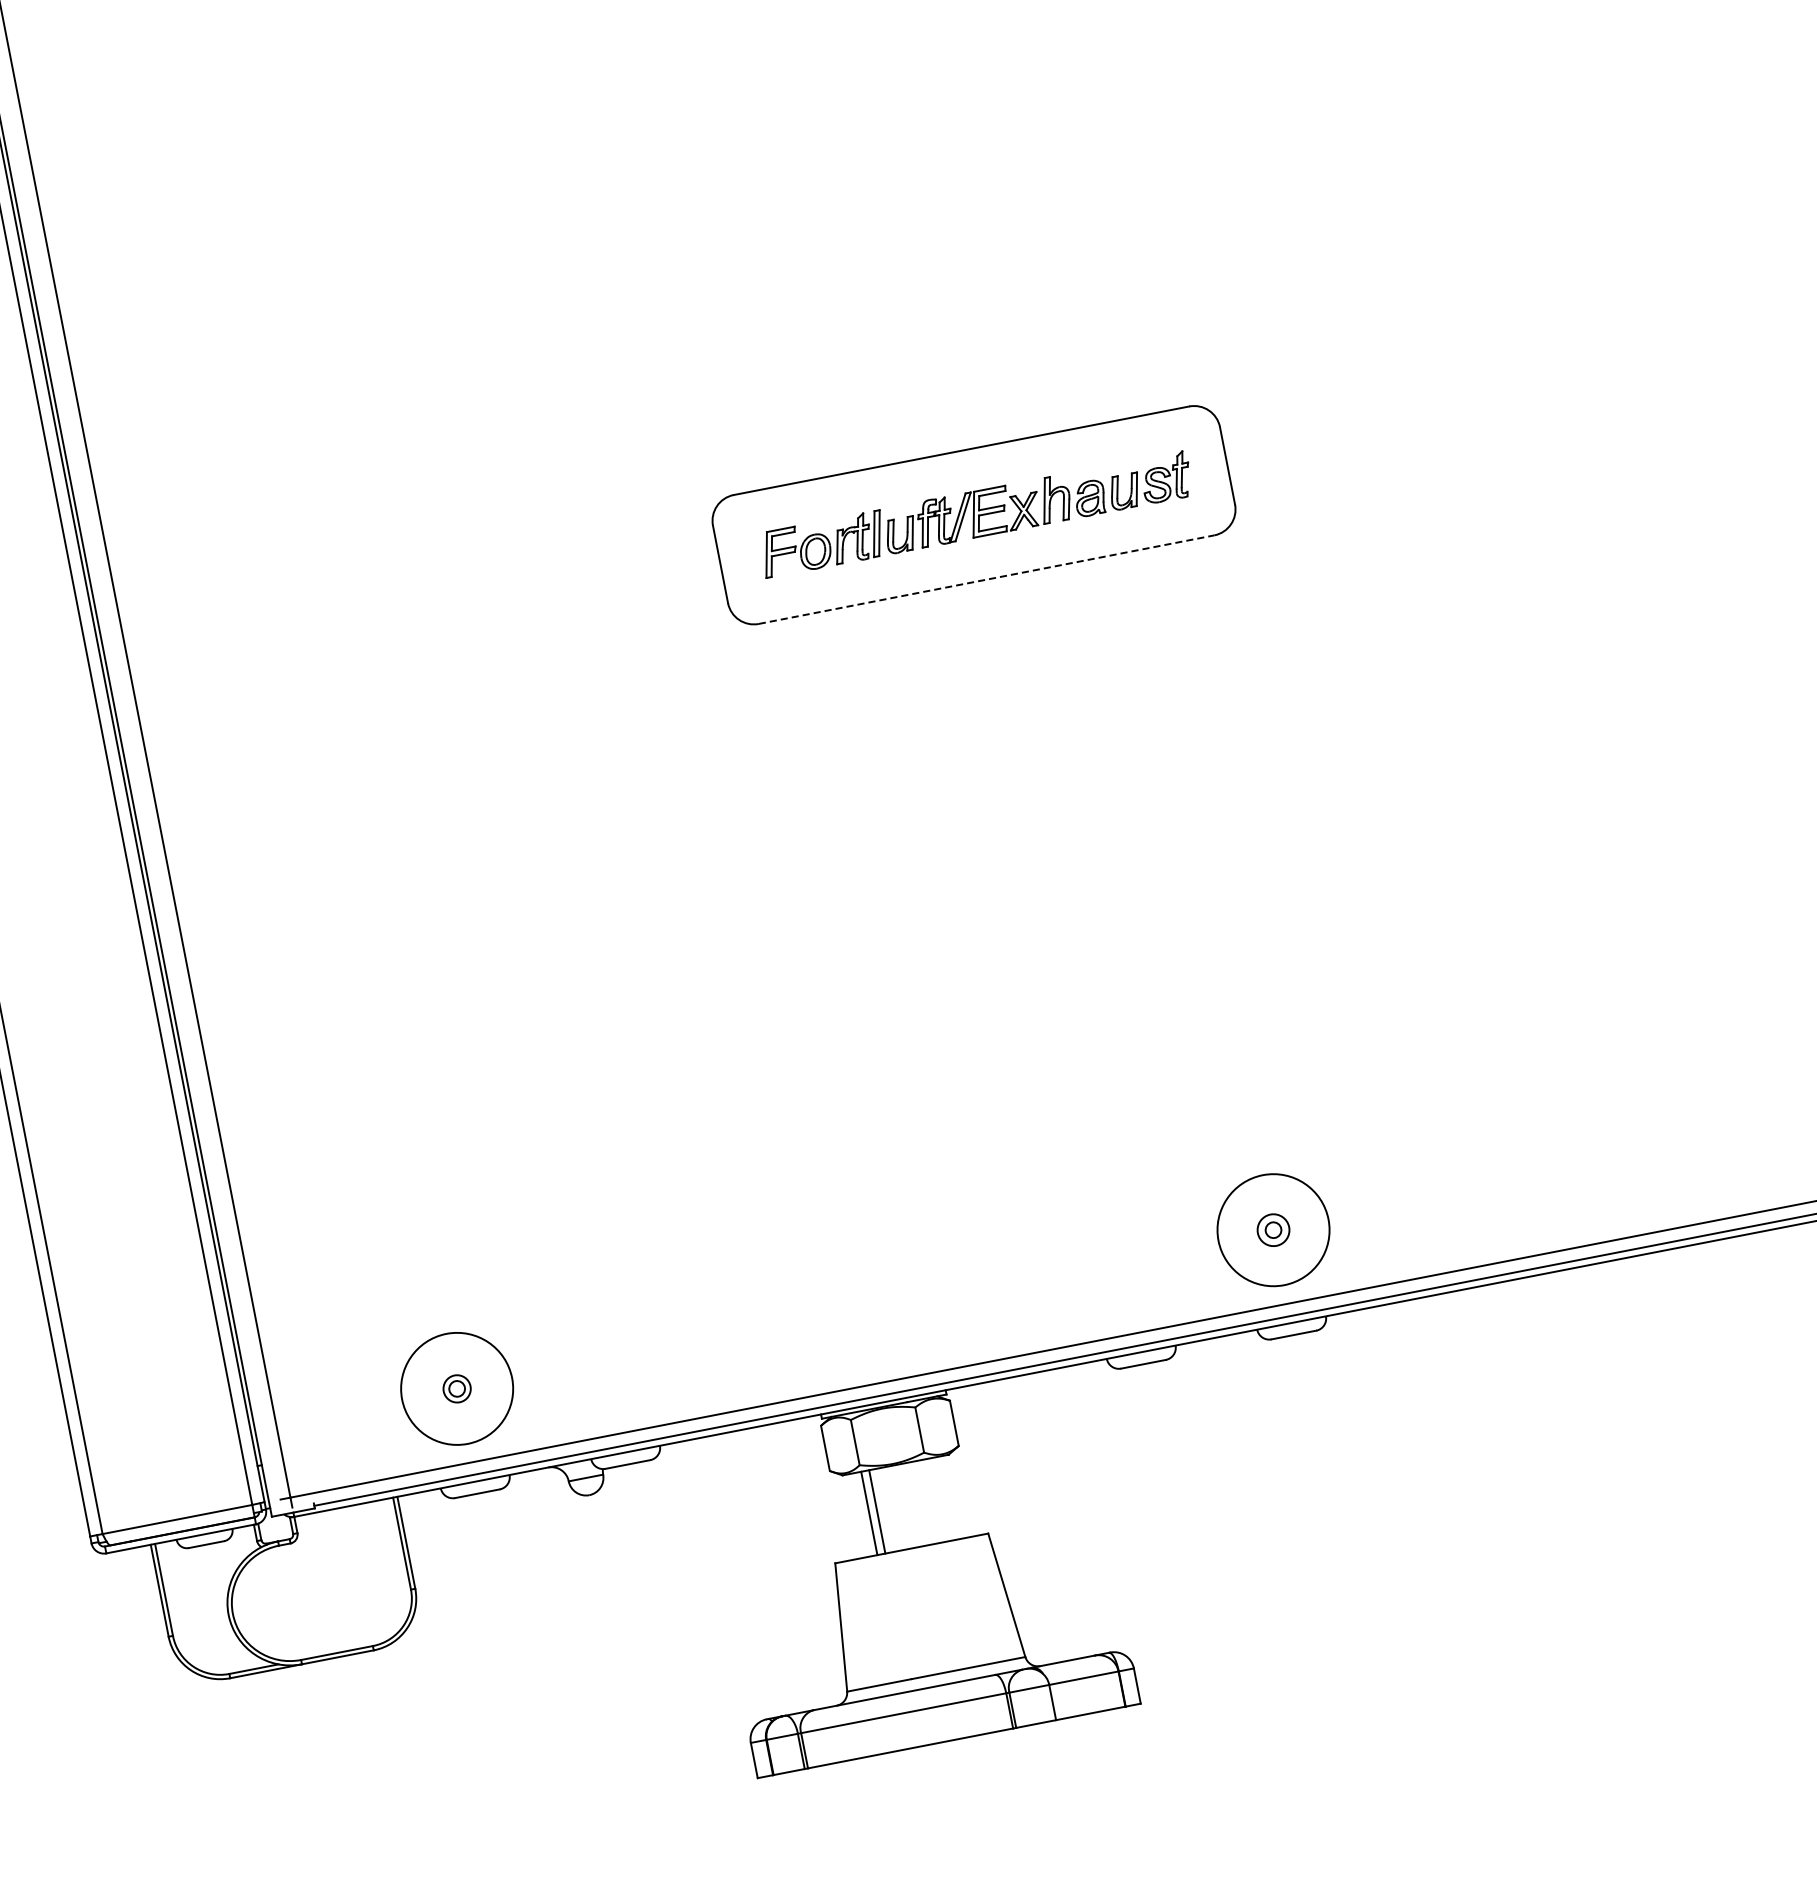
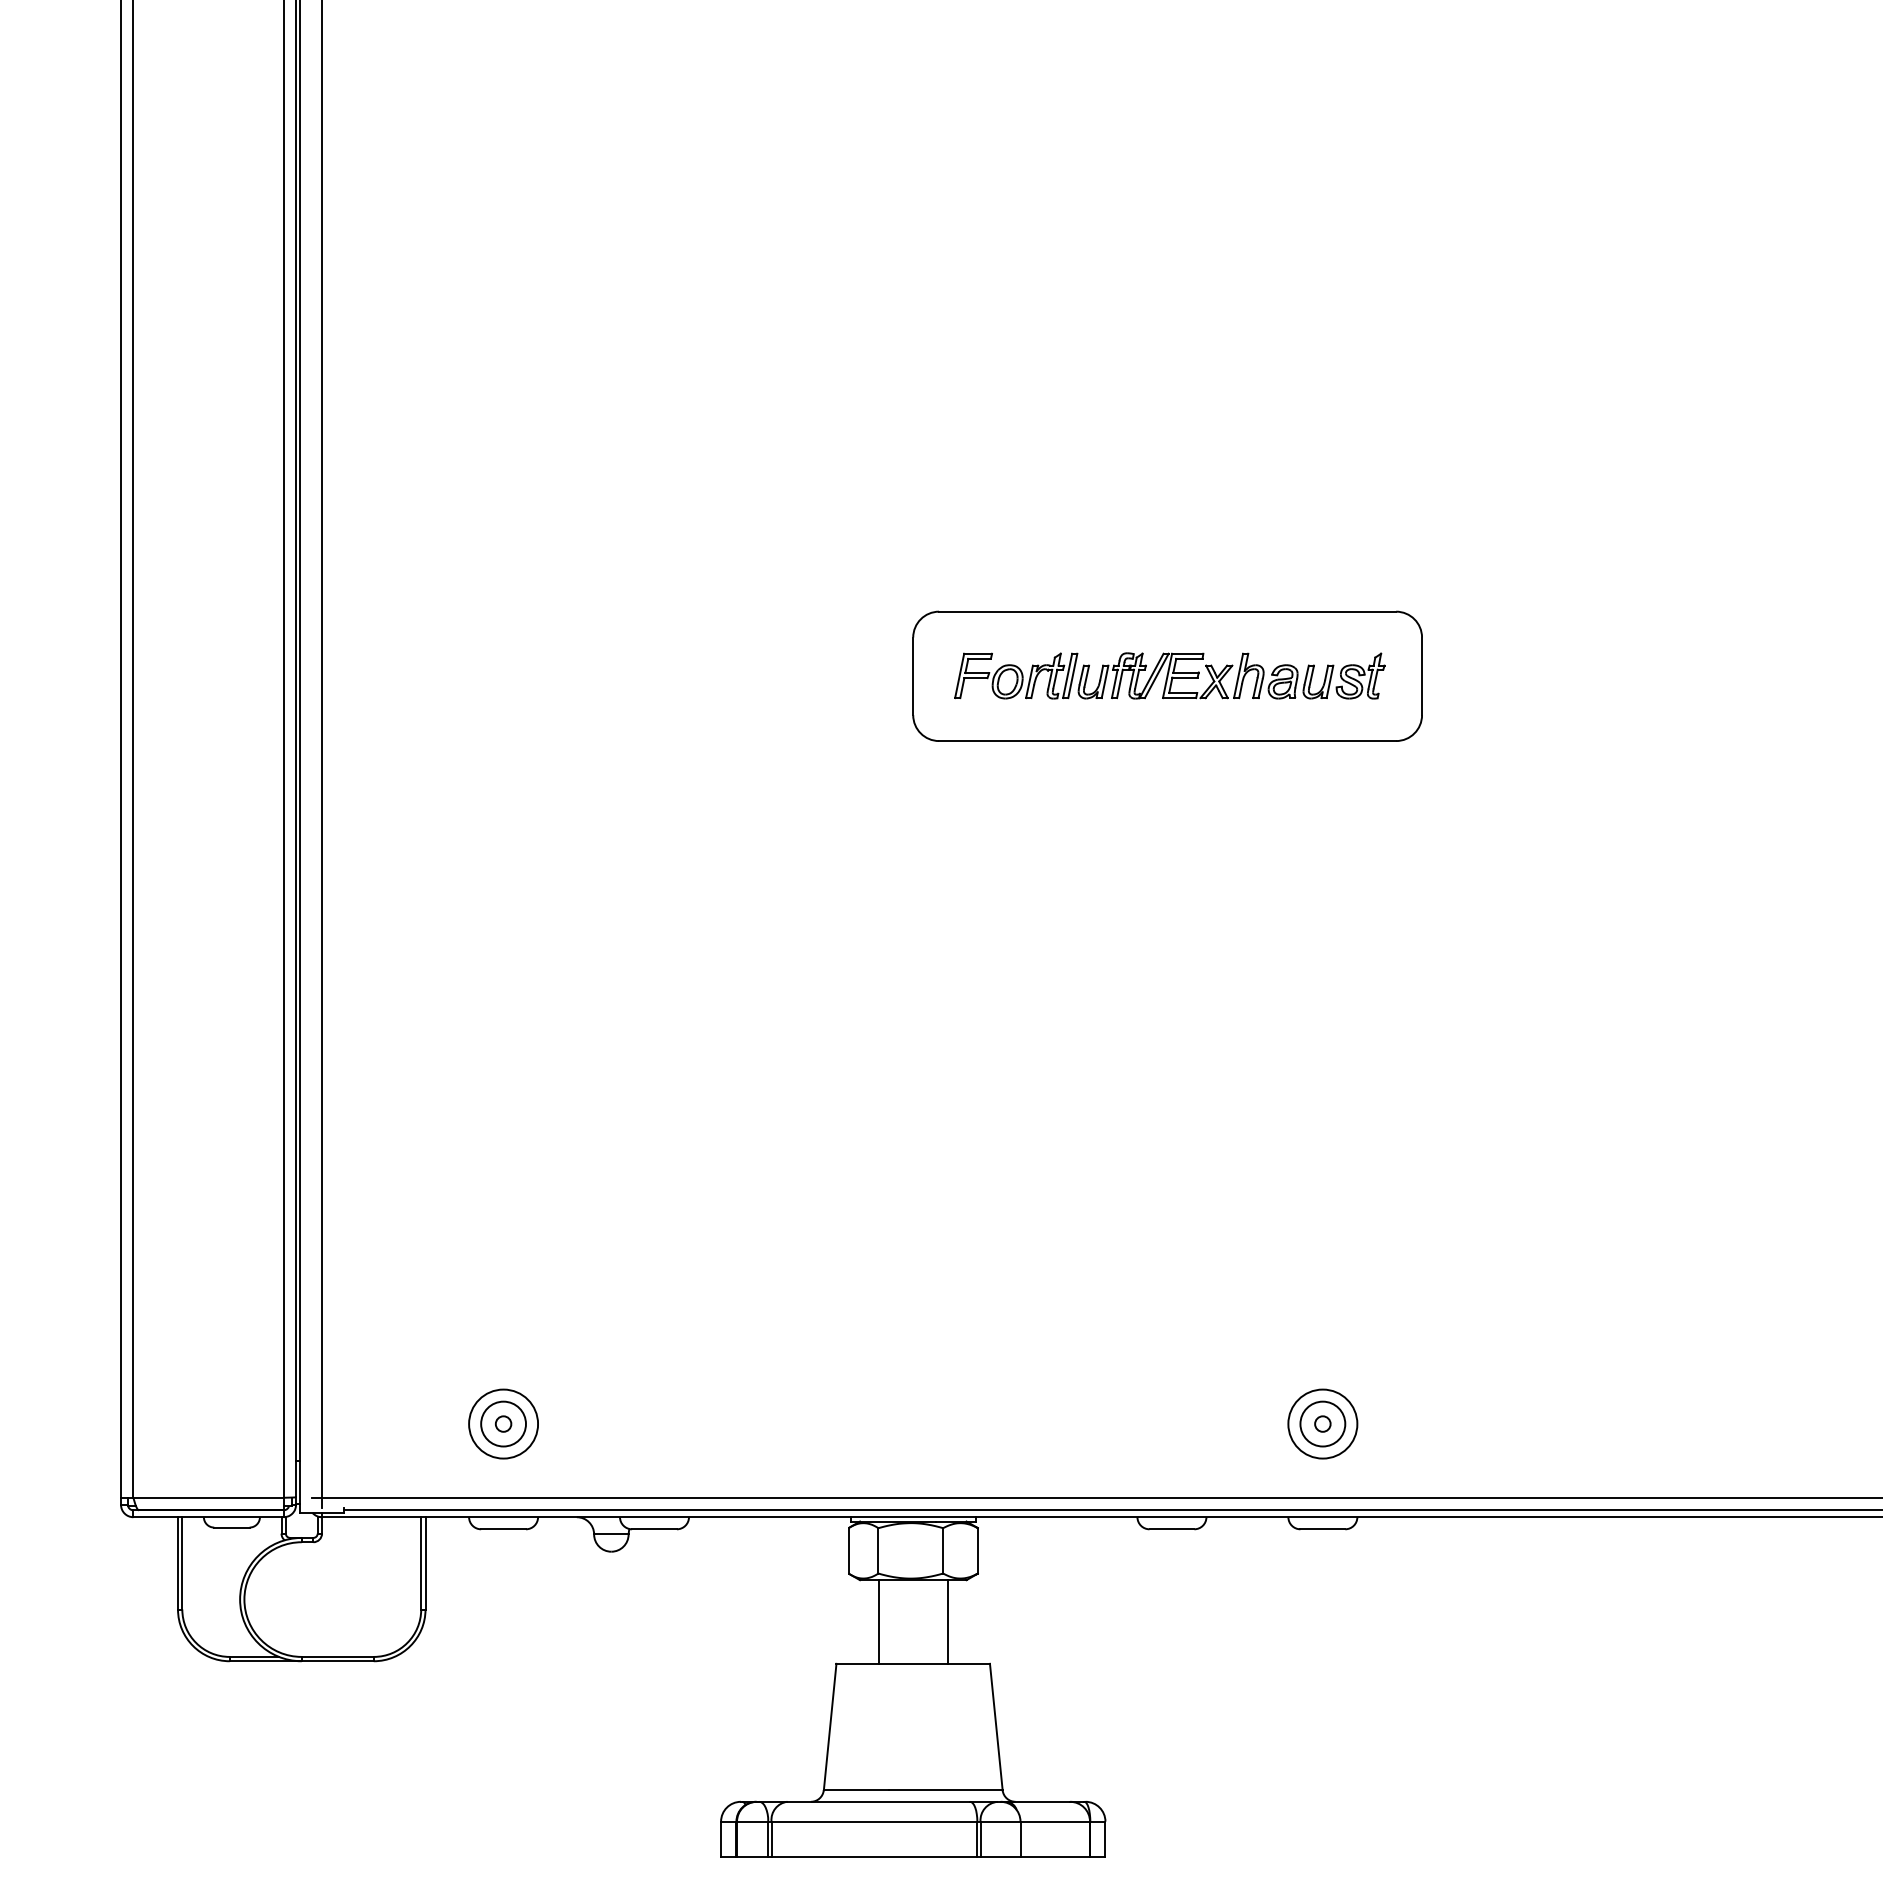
line: (986, 580) -> (1167, 741), dashed -> solid
circle: (1273, 1229) -> (1322, 1423), size x0.62
circle: (1273, 1229) -> (1322, 1423), size x1.43
circle: (456, 1388) -> (503, 1423), size x0.62
circle: (456, 1388) -> (503, 1423), size x1.67
line: (876, 1511) -> (947, 1621), moved

